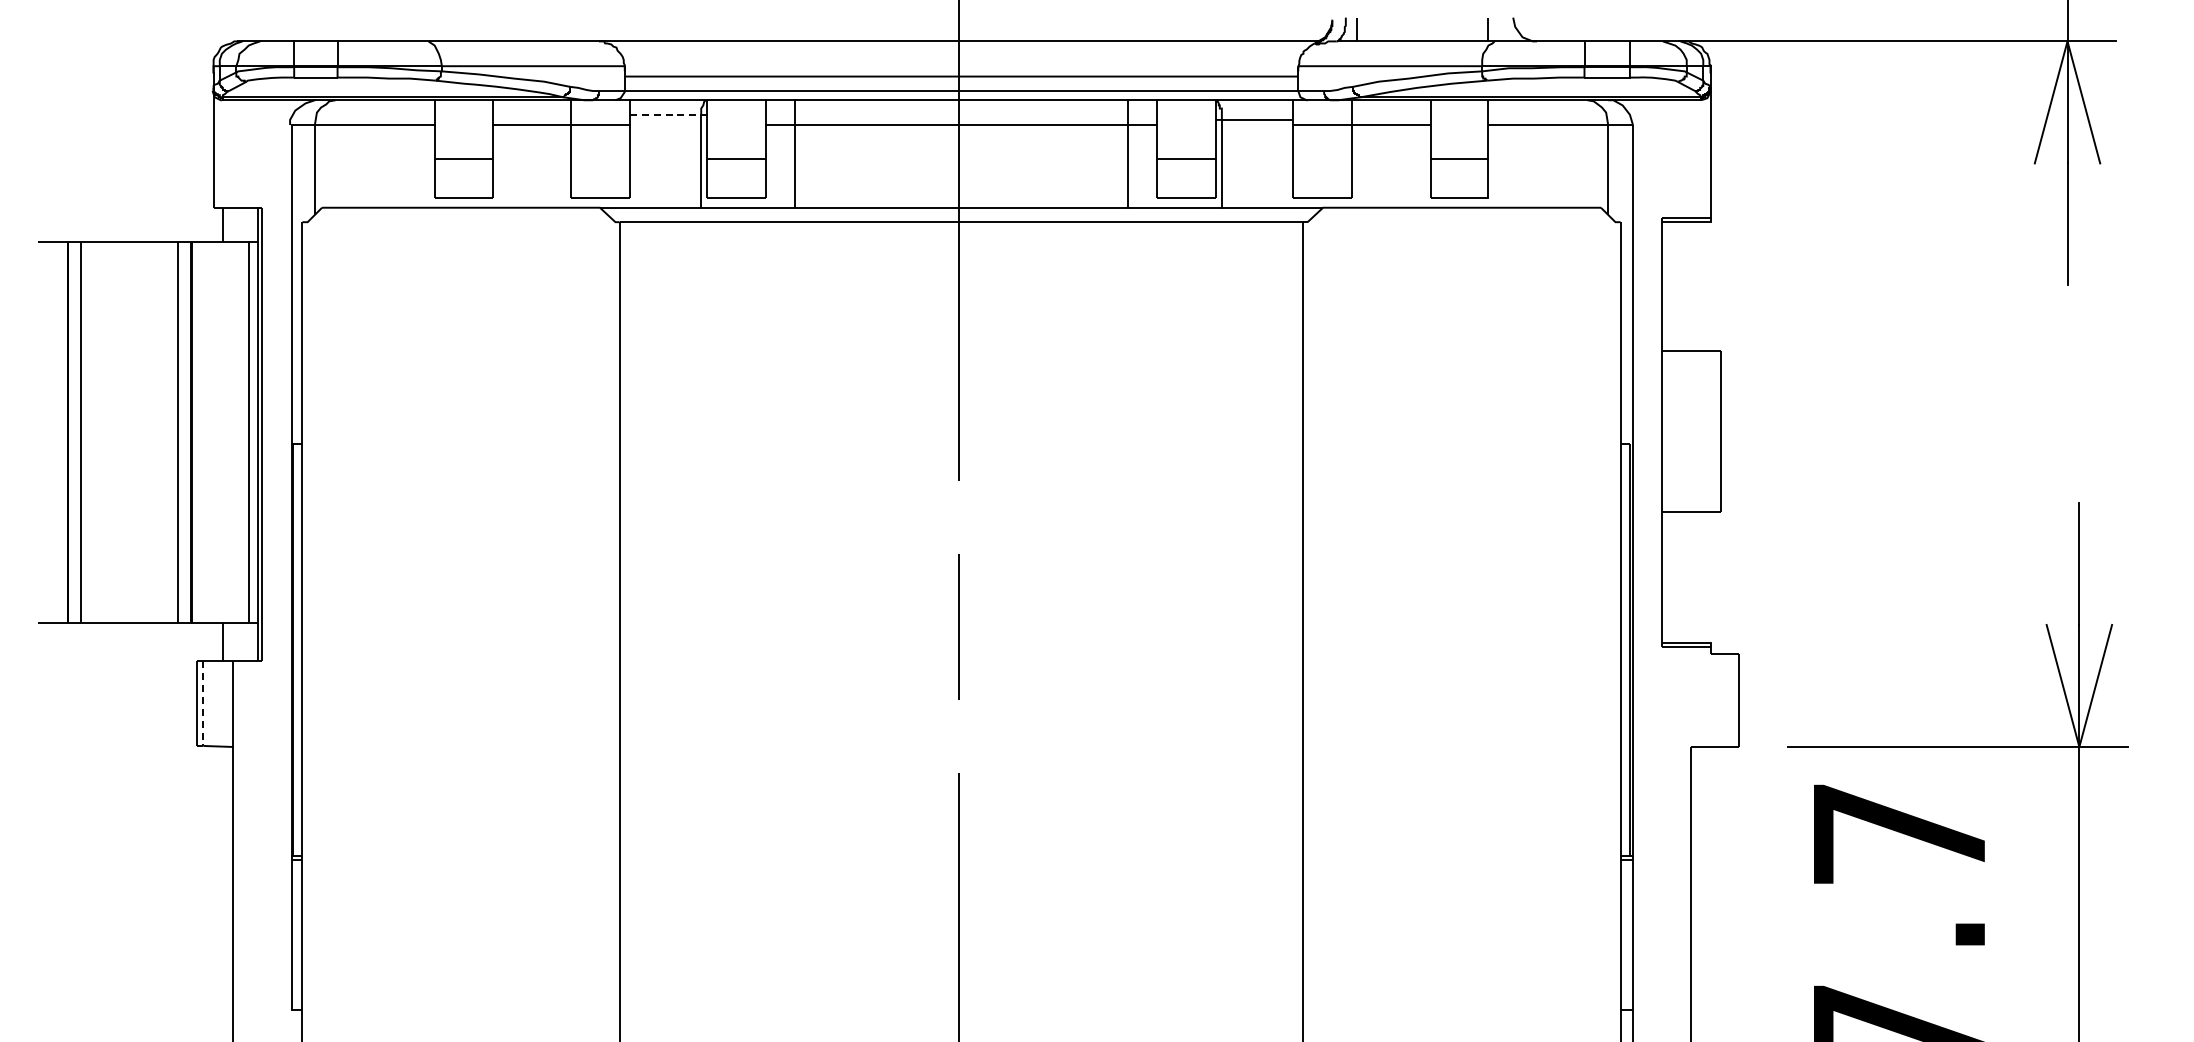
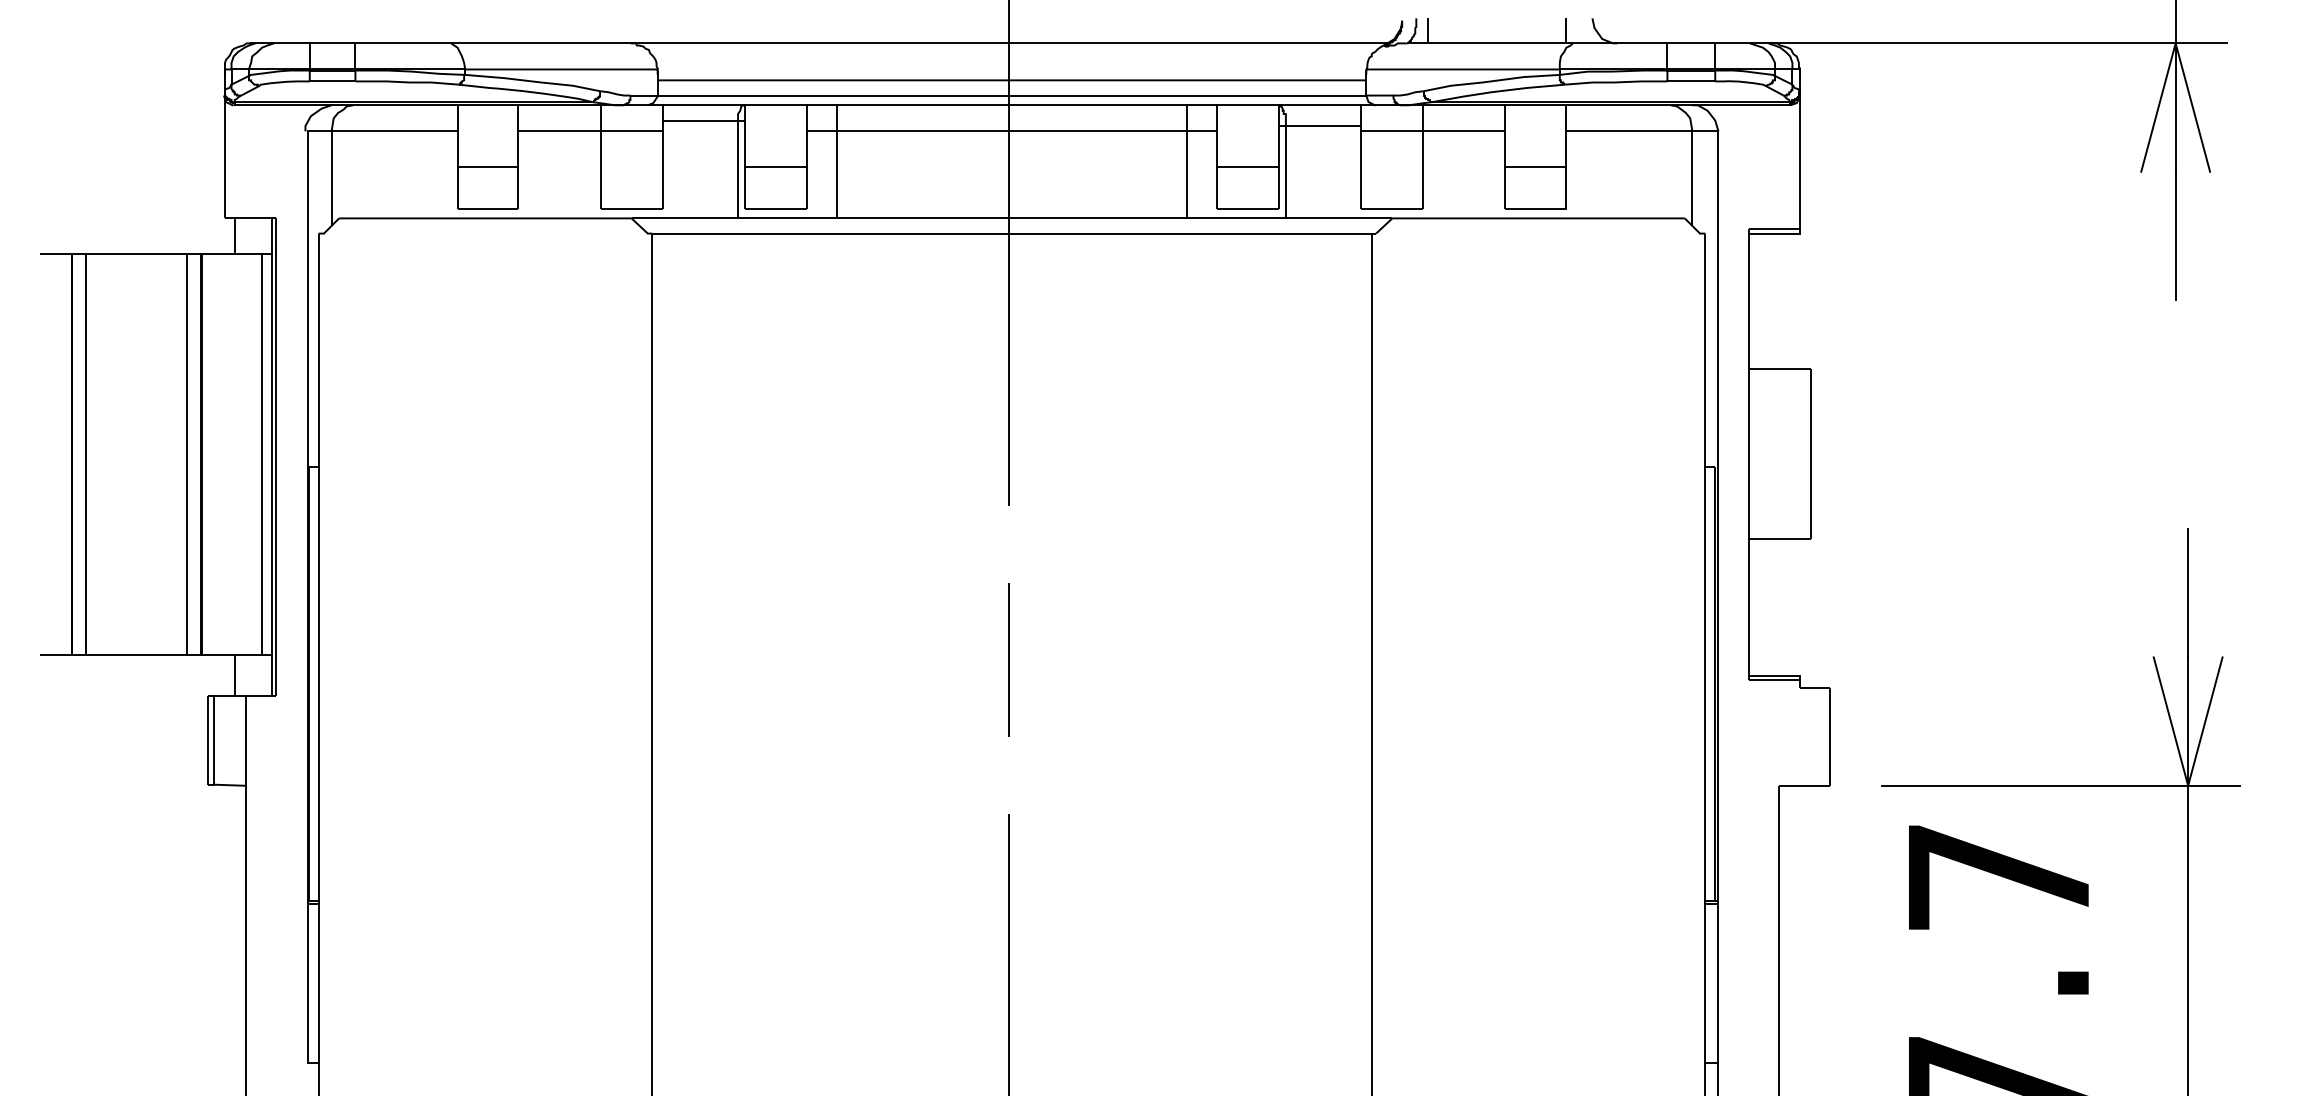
line: (665, 114) -> (700, 120), dashed -> solid
line: (203, 704) -> (214, 741), dashed -> solid

